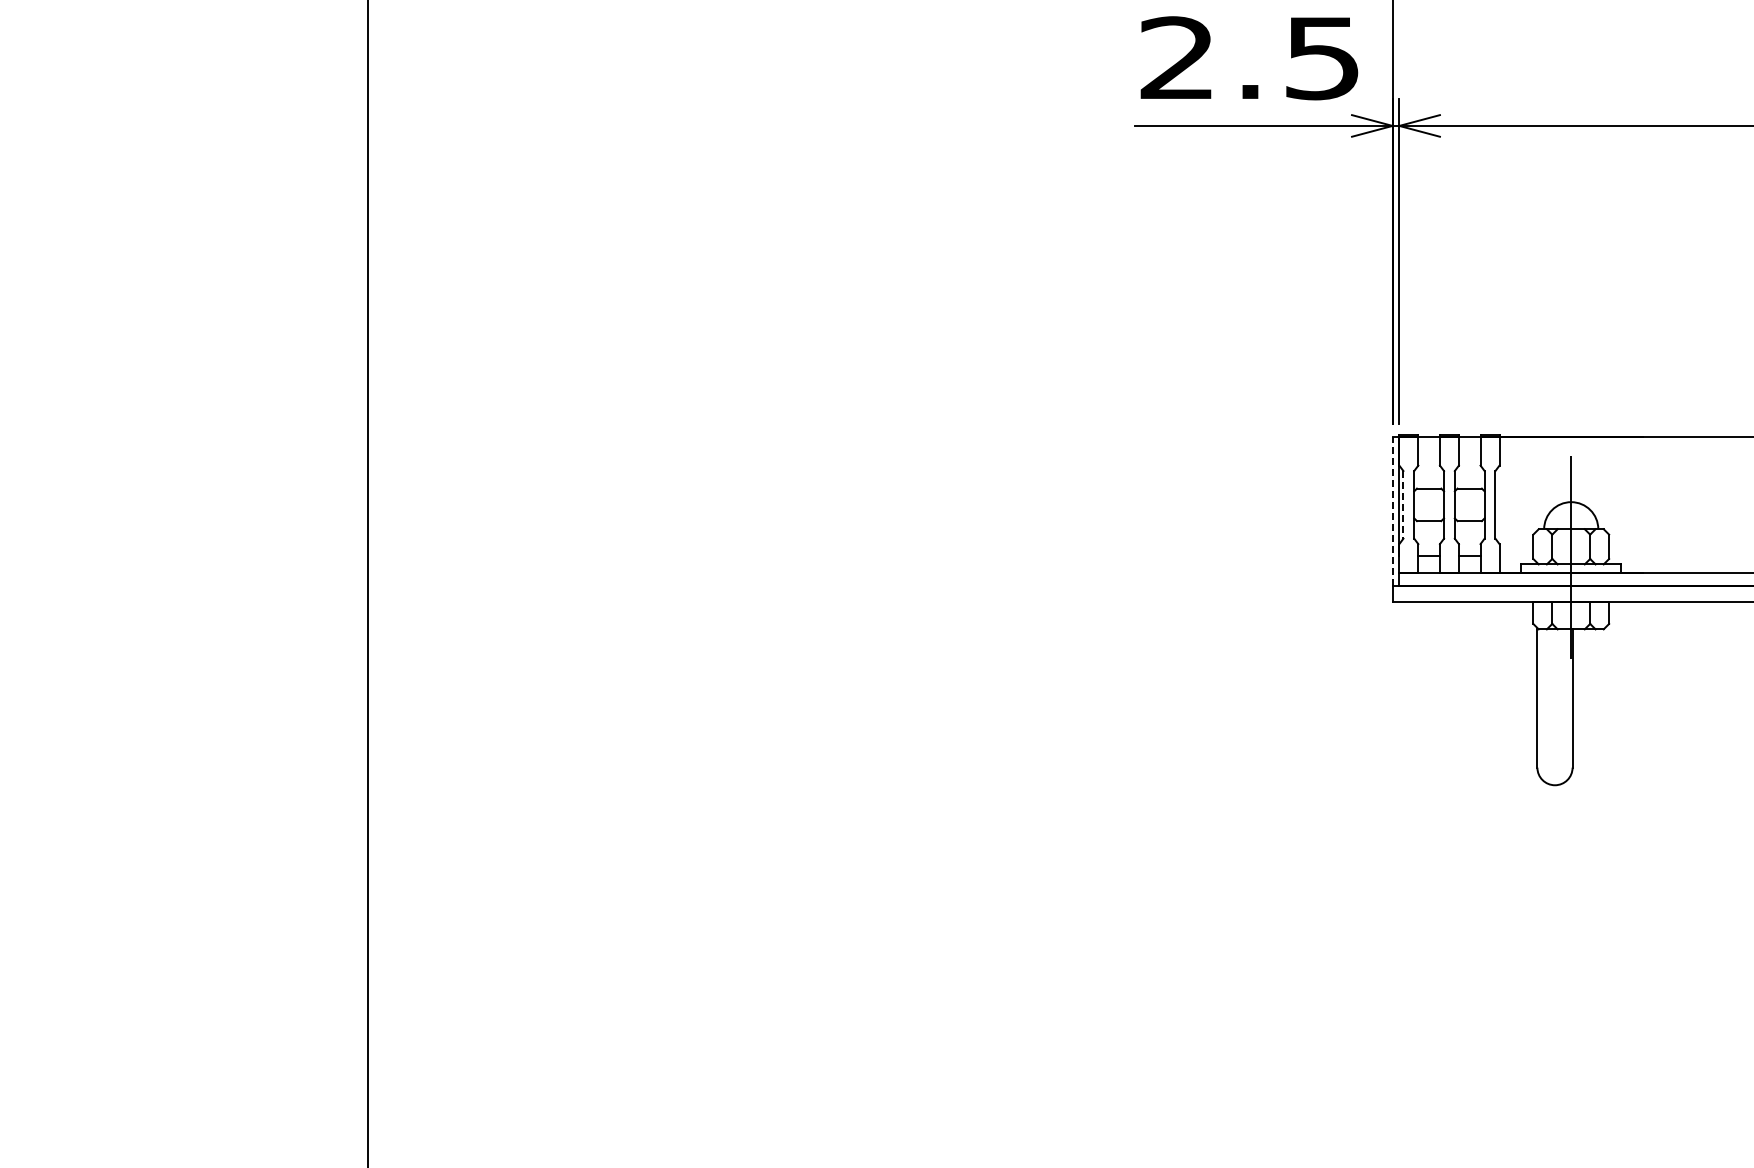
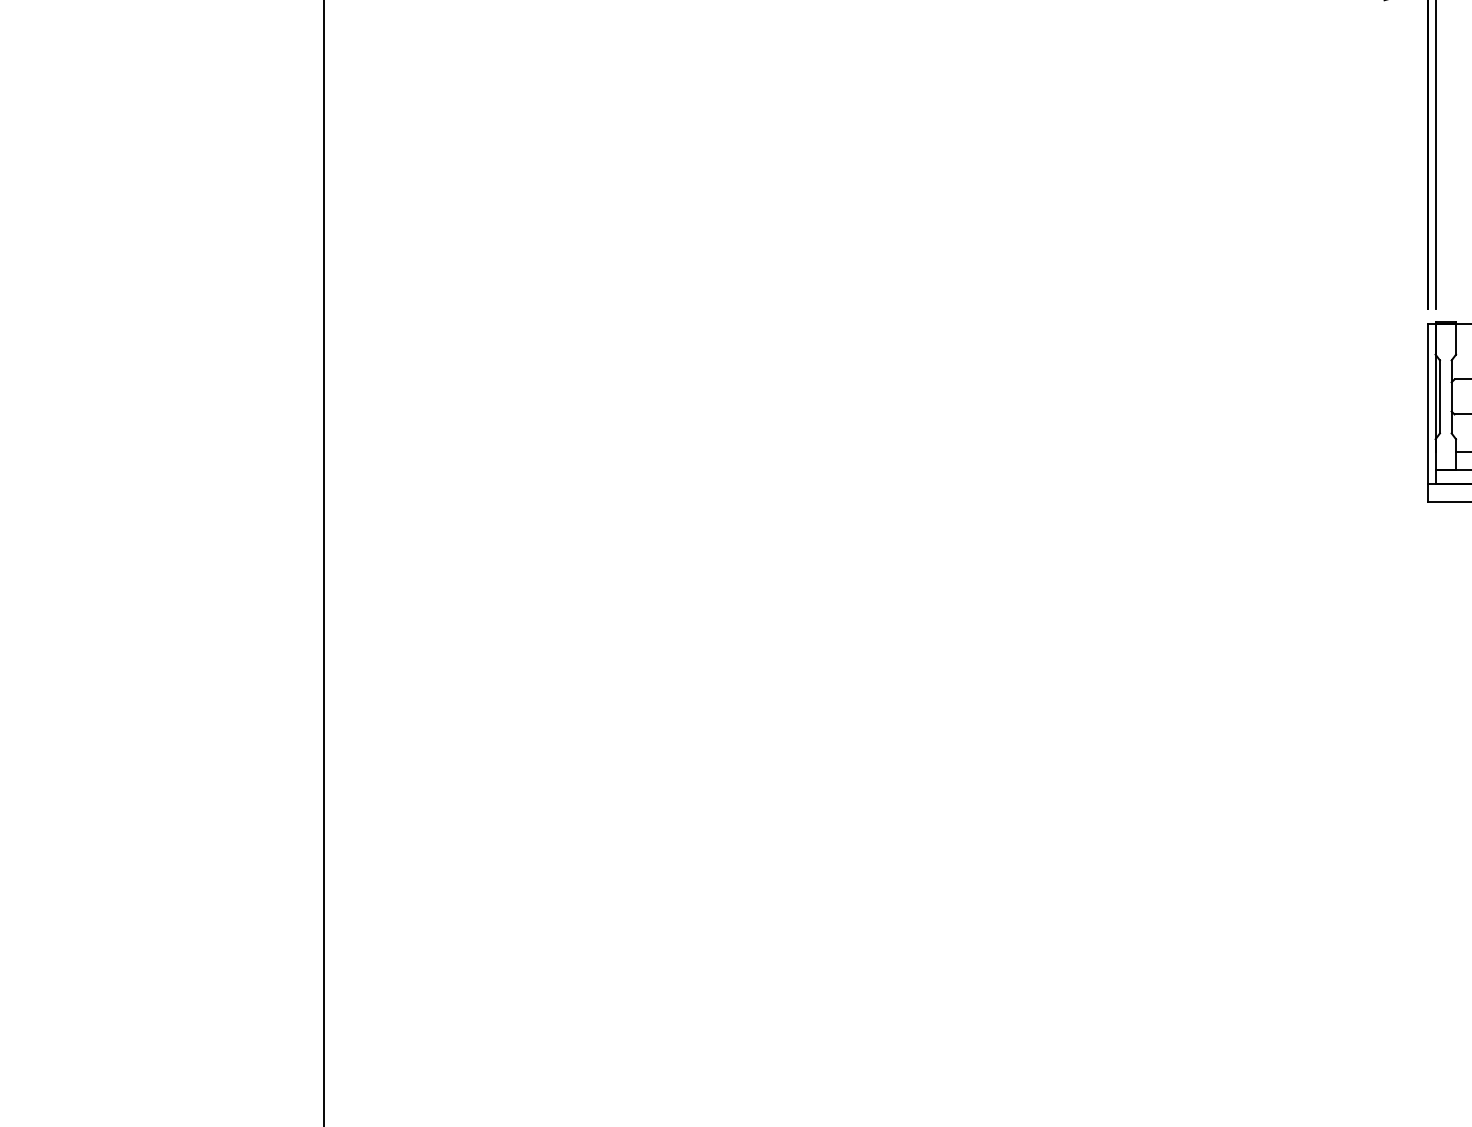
line: (1403, 504) -> (1440, 396), dashed -> solid
line: (1392, 511) -> (1428, 404), dashed -> solid

